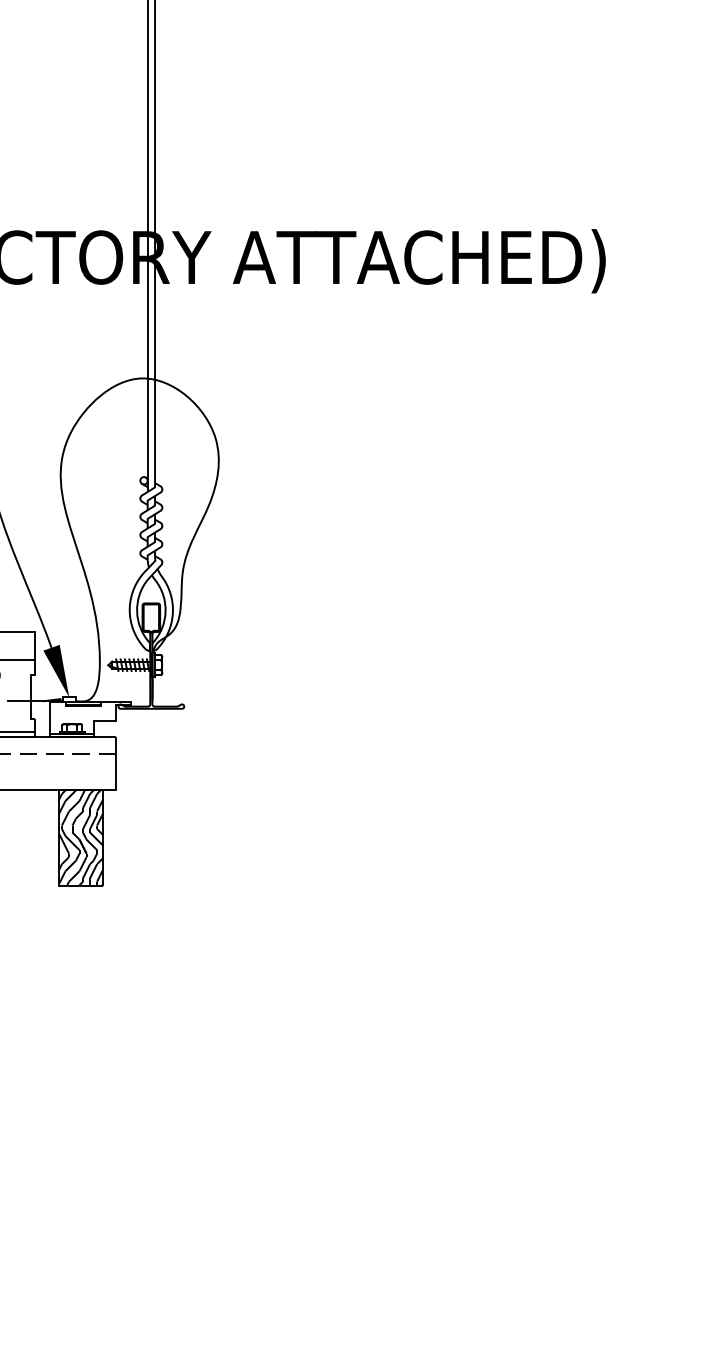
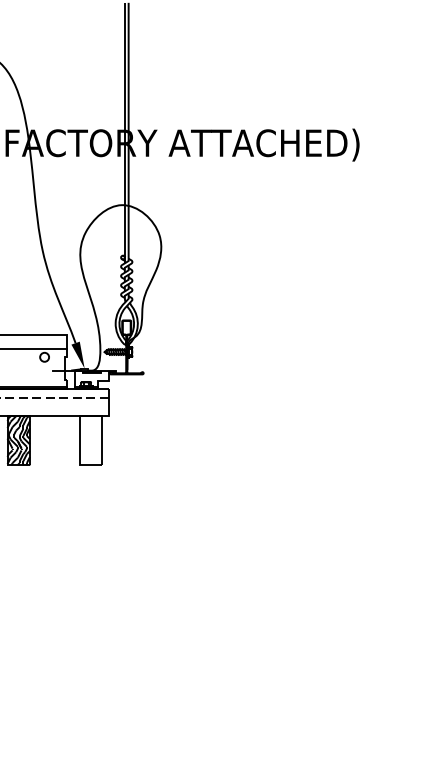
hatch: (80, 837) -> (90, 440), removed

